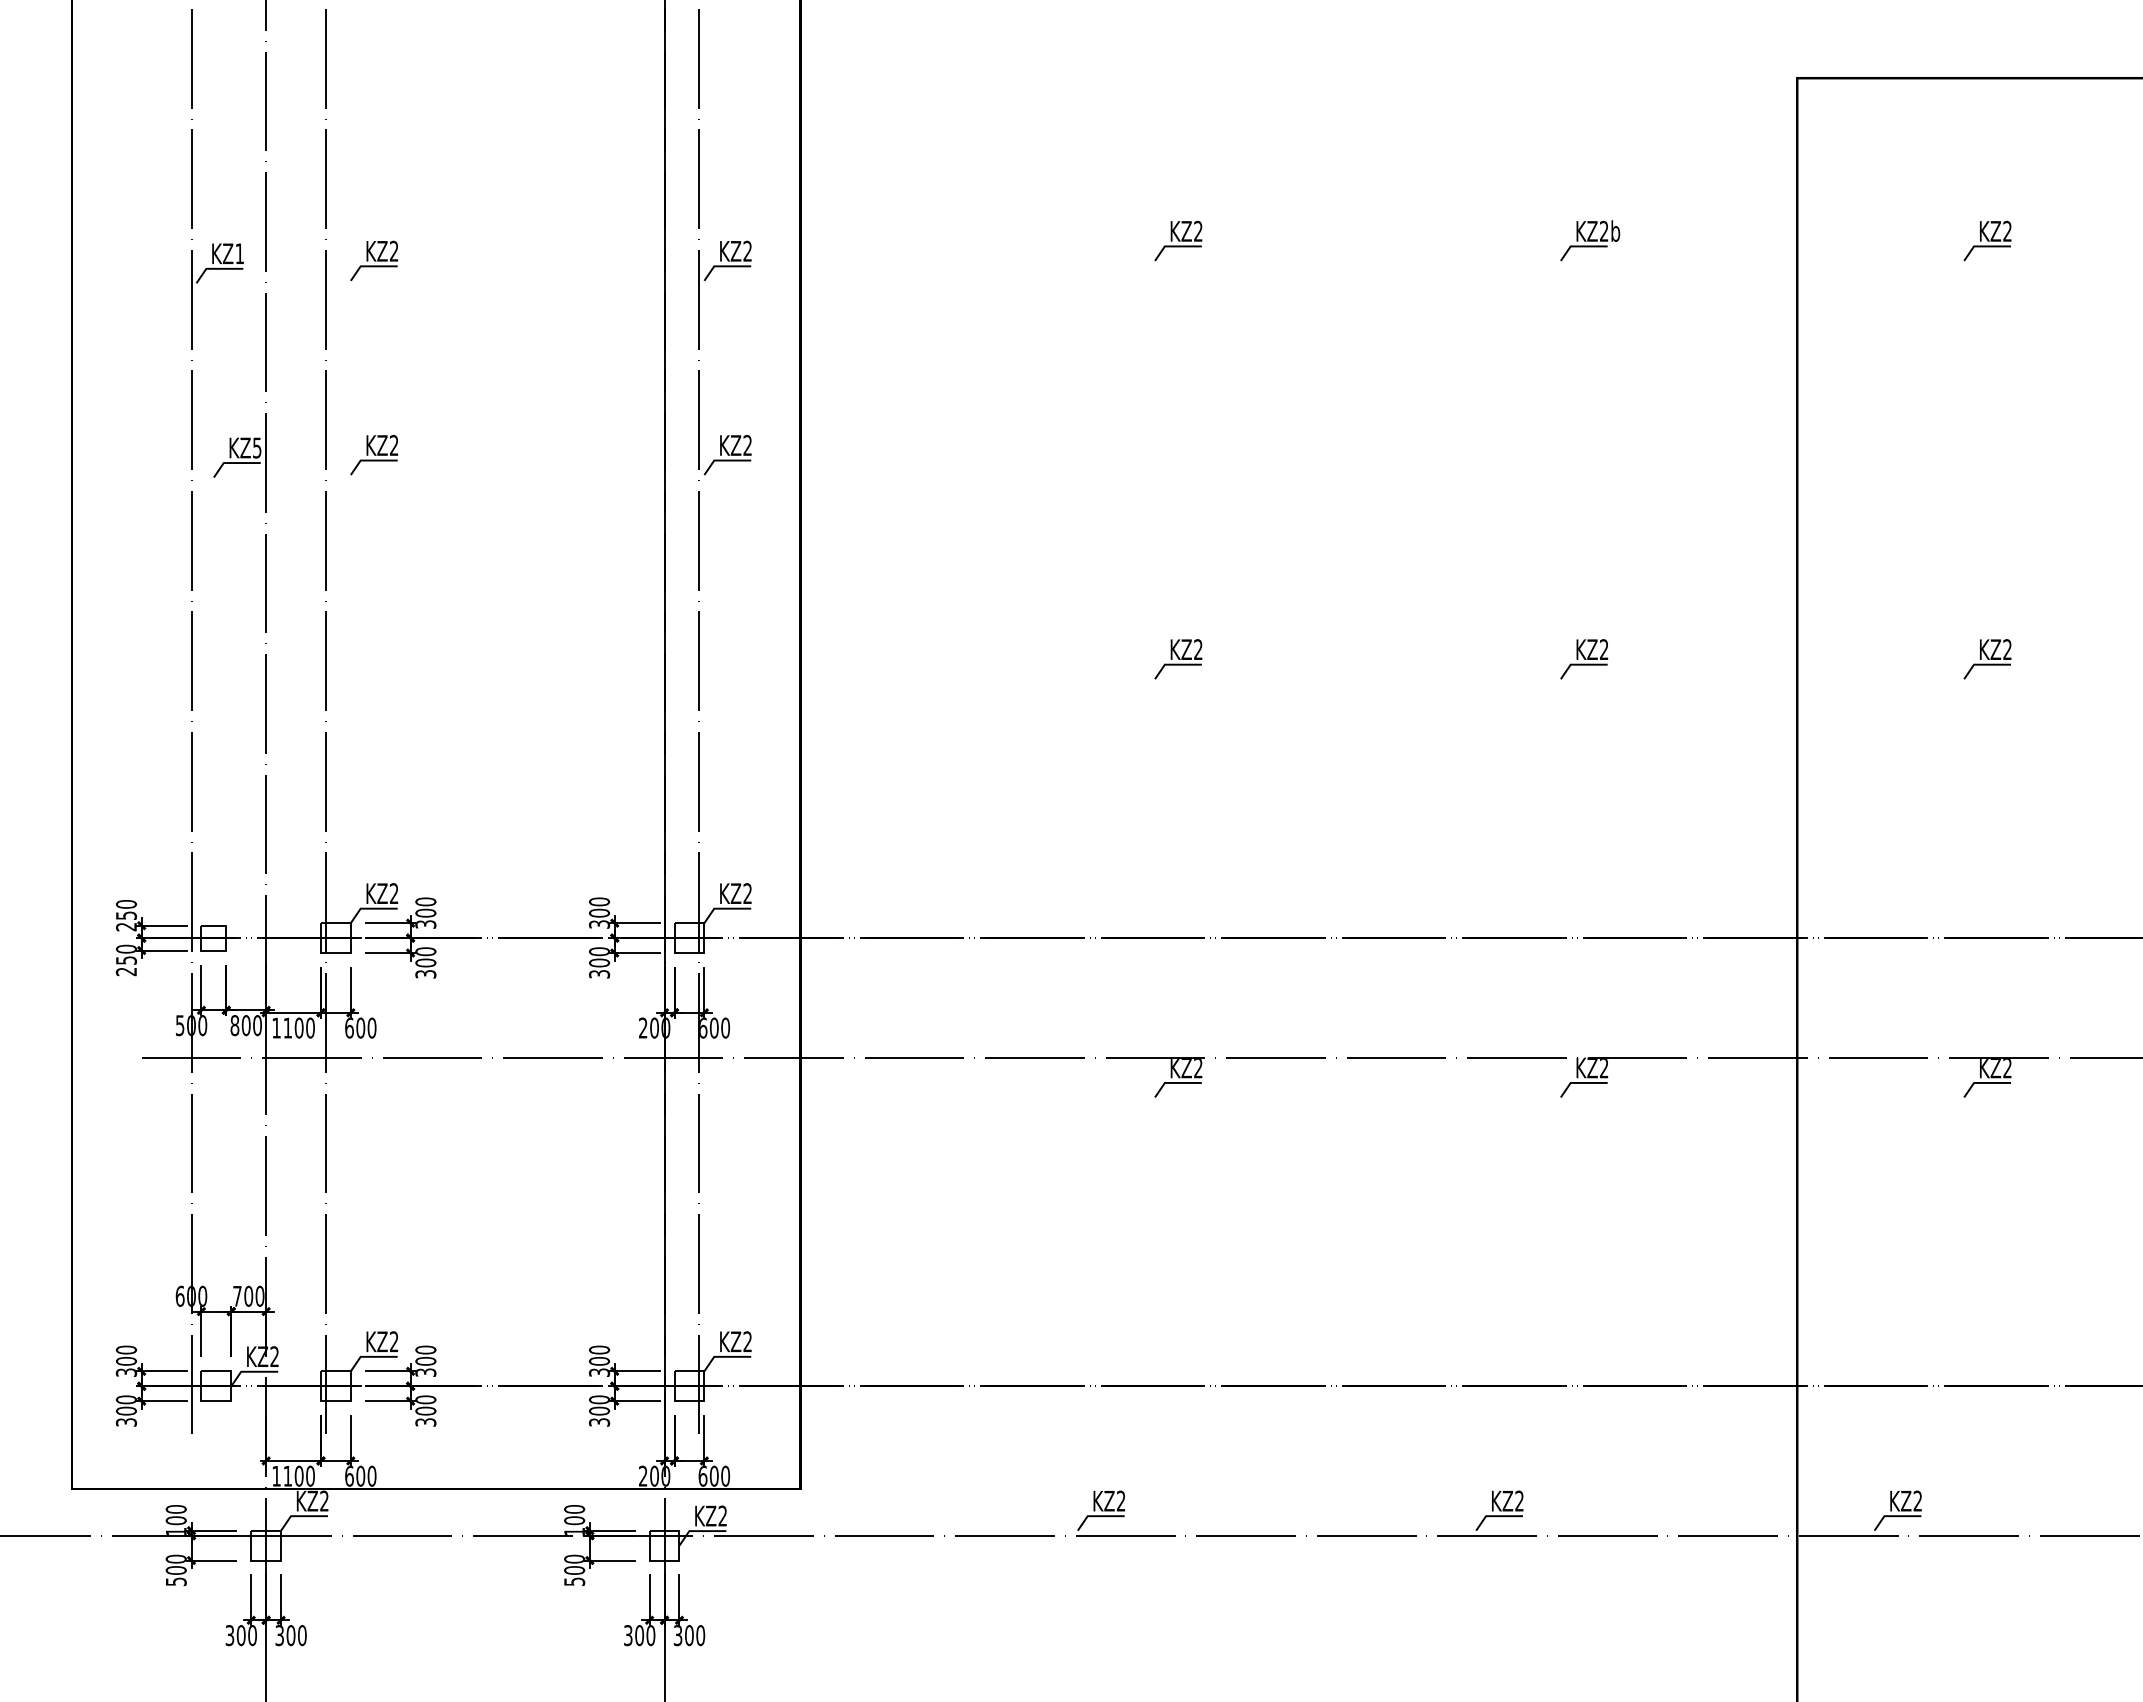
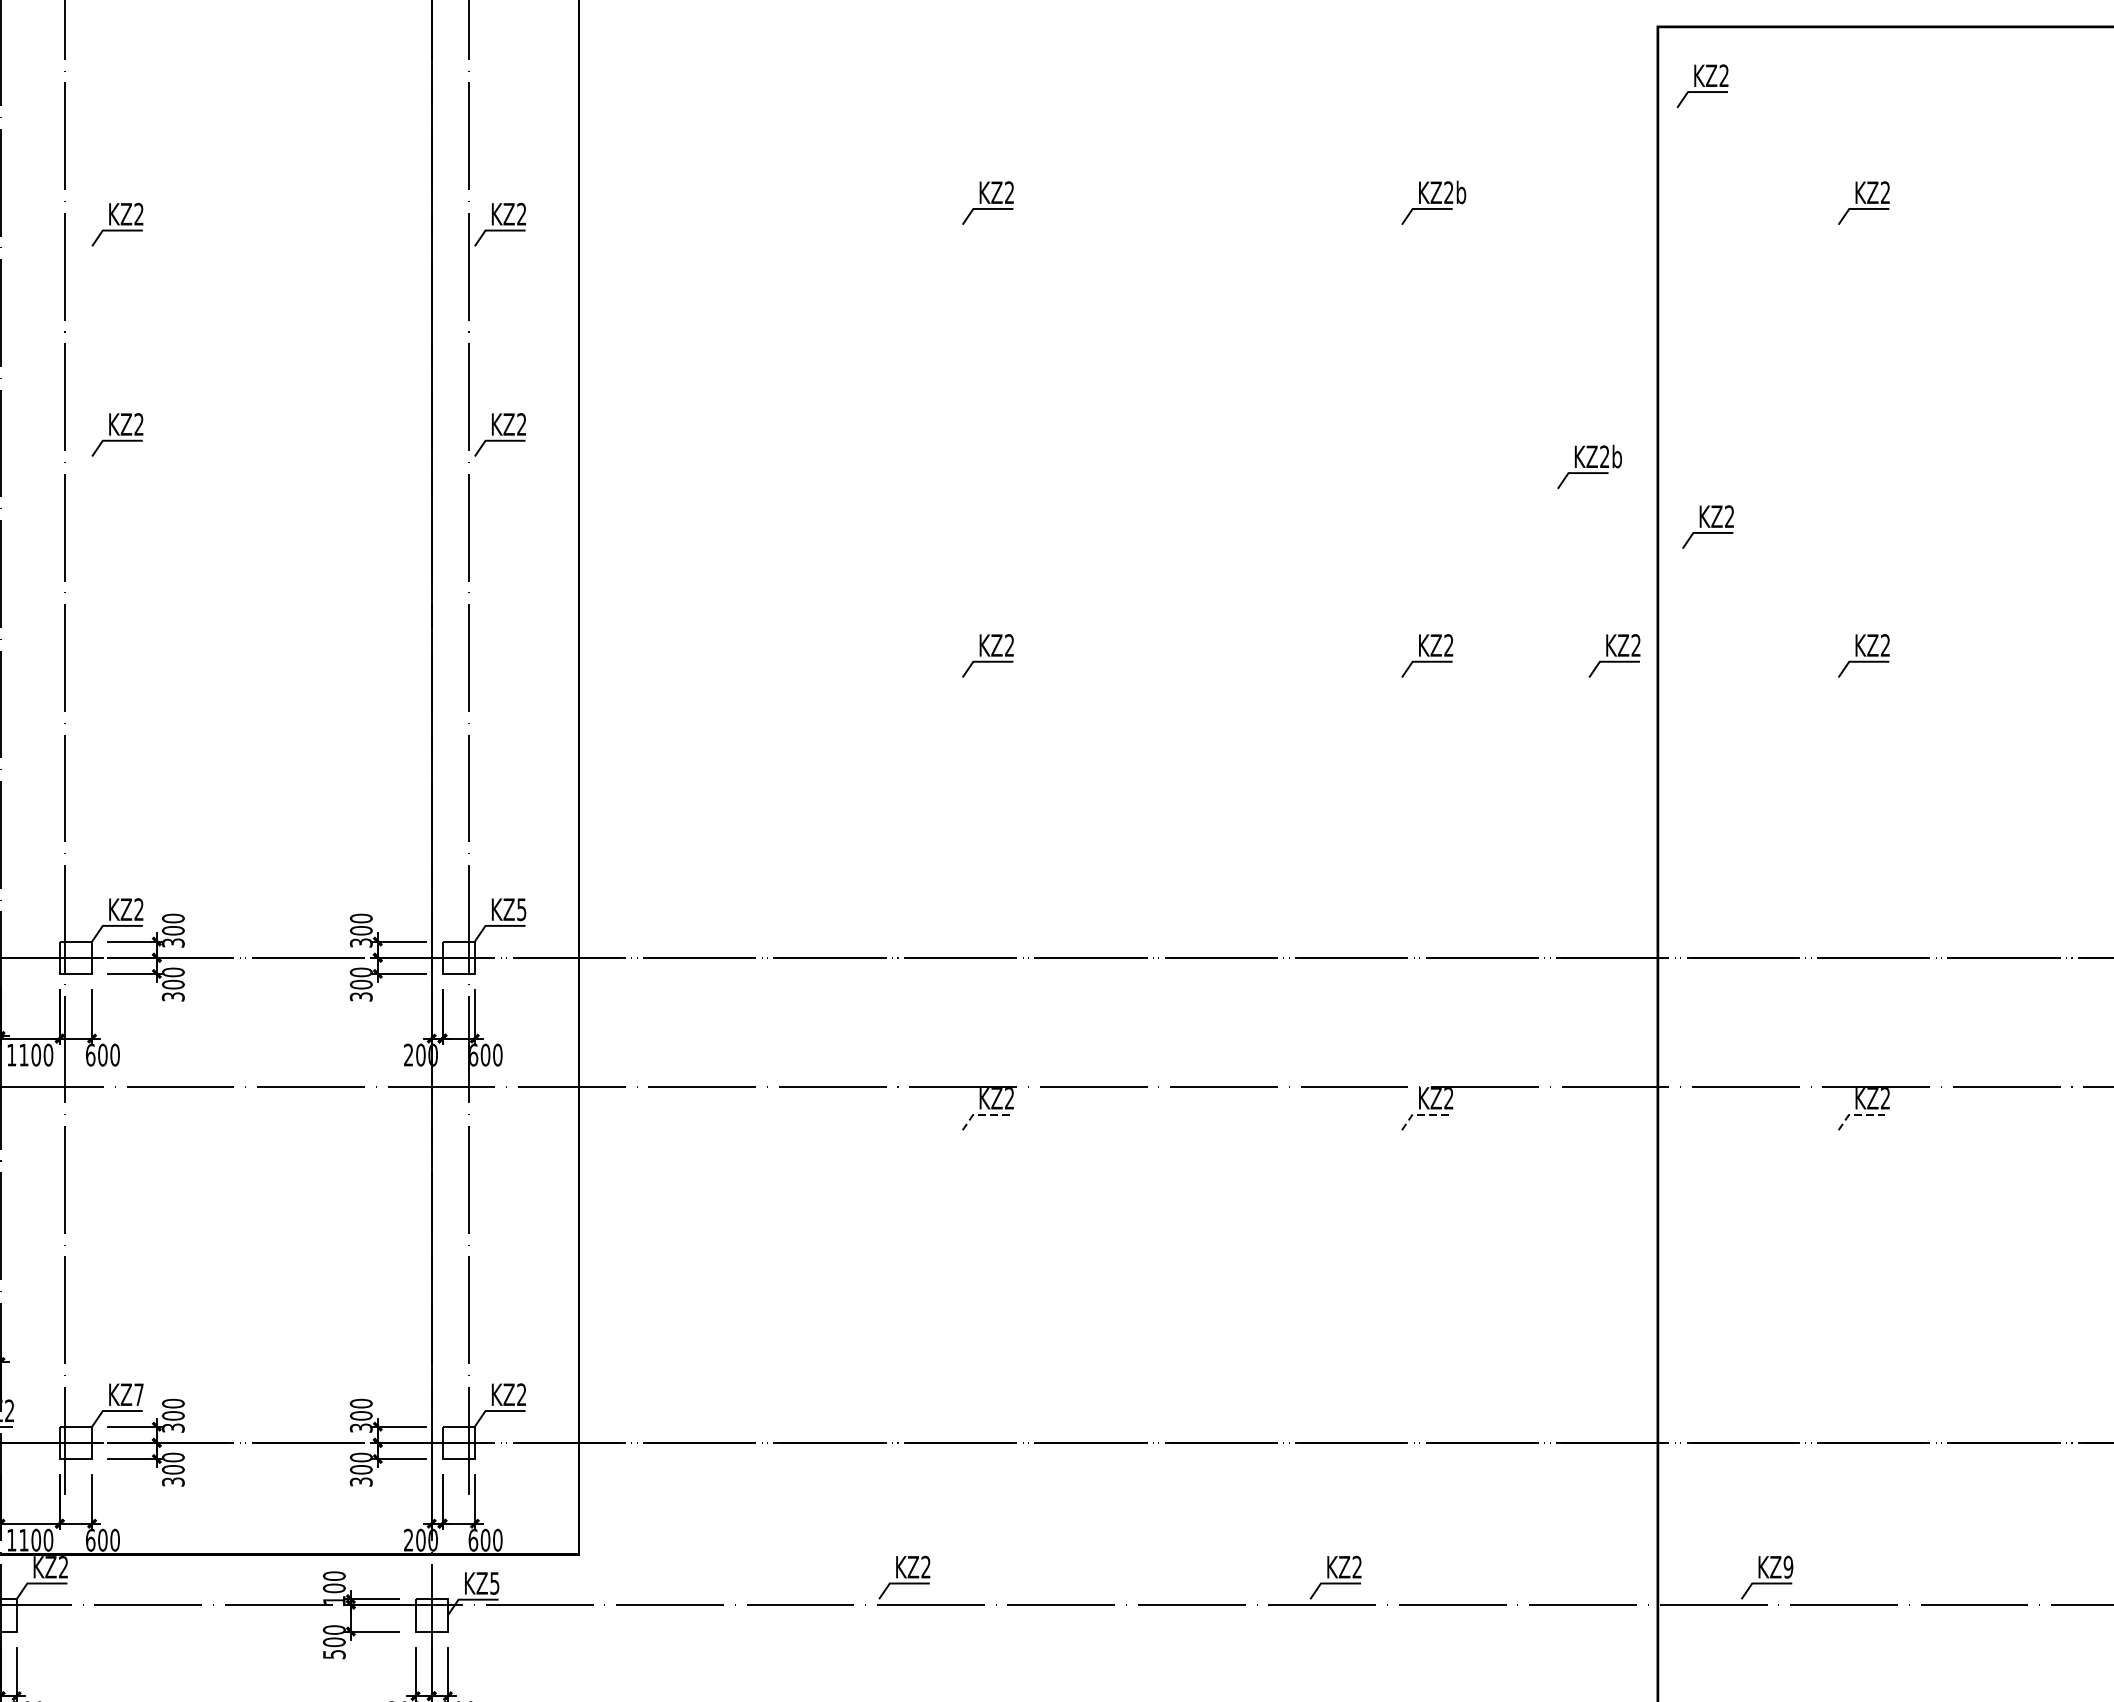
part: (1838, 132) -> (1702, 85), added
part: (1734, 484) -> (1589, 466), added
part: (1843, 540) -> (1707, 527), added
part: (1757, 659) -> (1614, 656), added
text: (747, 893) -> (521, 909), KZ2 -> KZ5
line: (1173, 1082) -> (982, 1114), solid -> dashed
line: (1579, 1082) -> (1422, 1114), solid -> dashed
line: (1983, 1082) -> (1859, 1114), solid -> dashed
text: (394, 1341) -> (139, 1394), KZ2 -> KZ7
text: (1917, 1500) -> (1788, 1566), KZ2 -> KZ9
text: (722, 1515) -> (494, 1582), KZ2 -> KZ5

